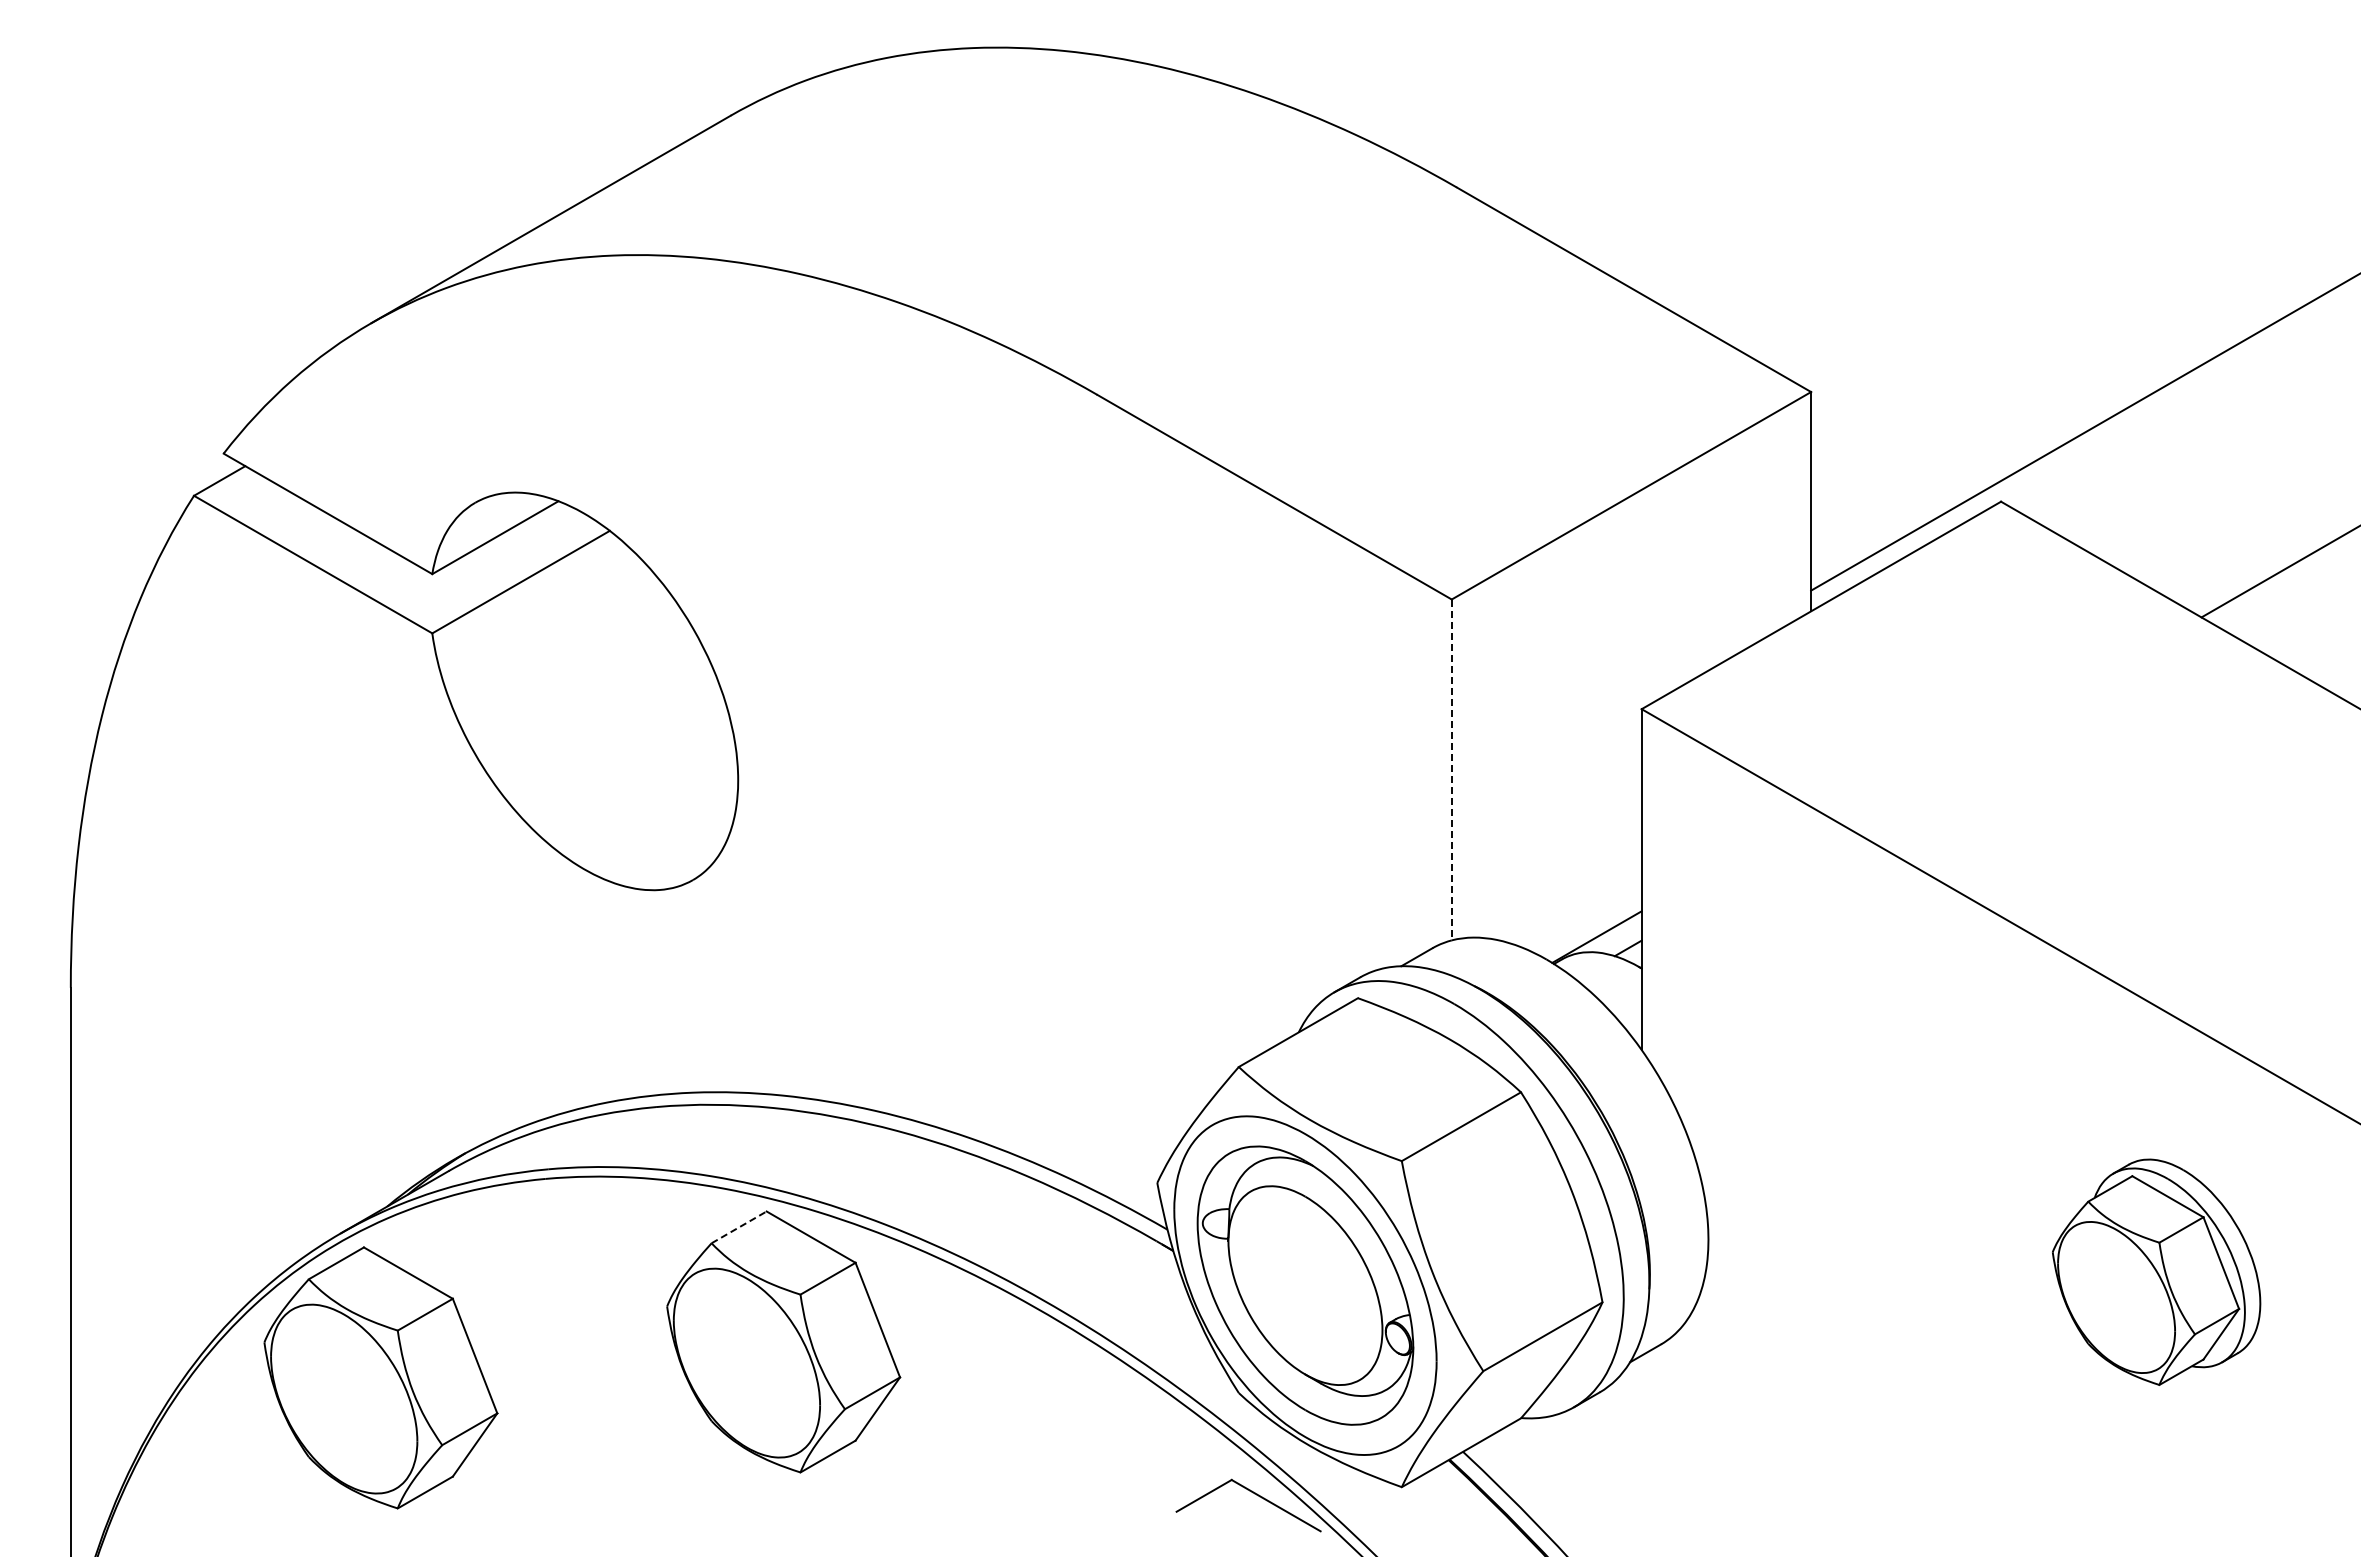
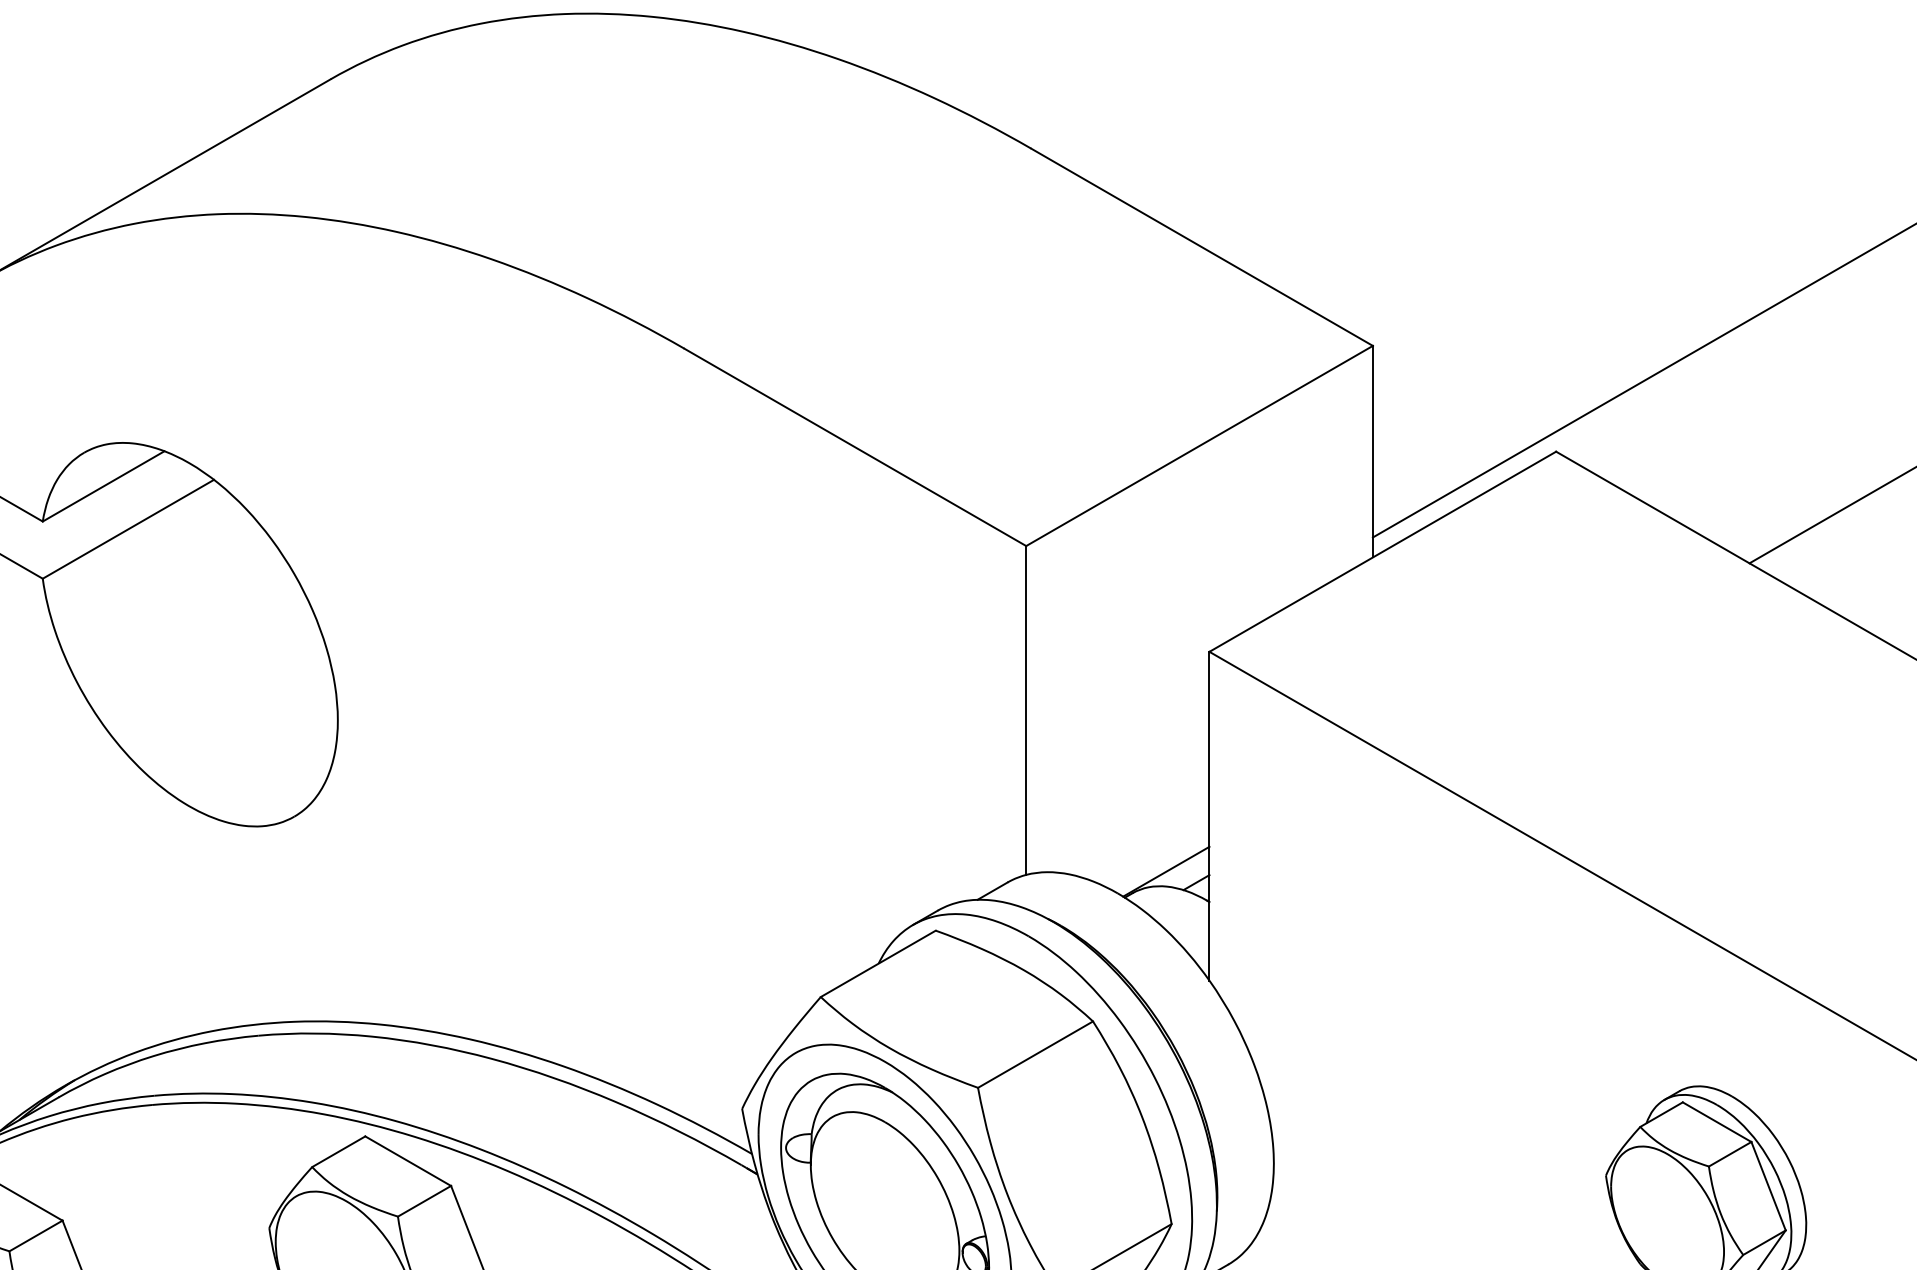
line: (1451, 770) -> (1025, 710), dashed -> solid
line: (739, 1227) -> (339, 1151), dashed -> solid

